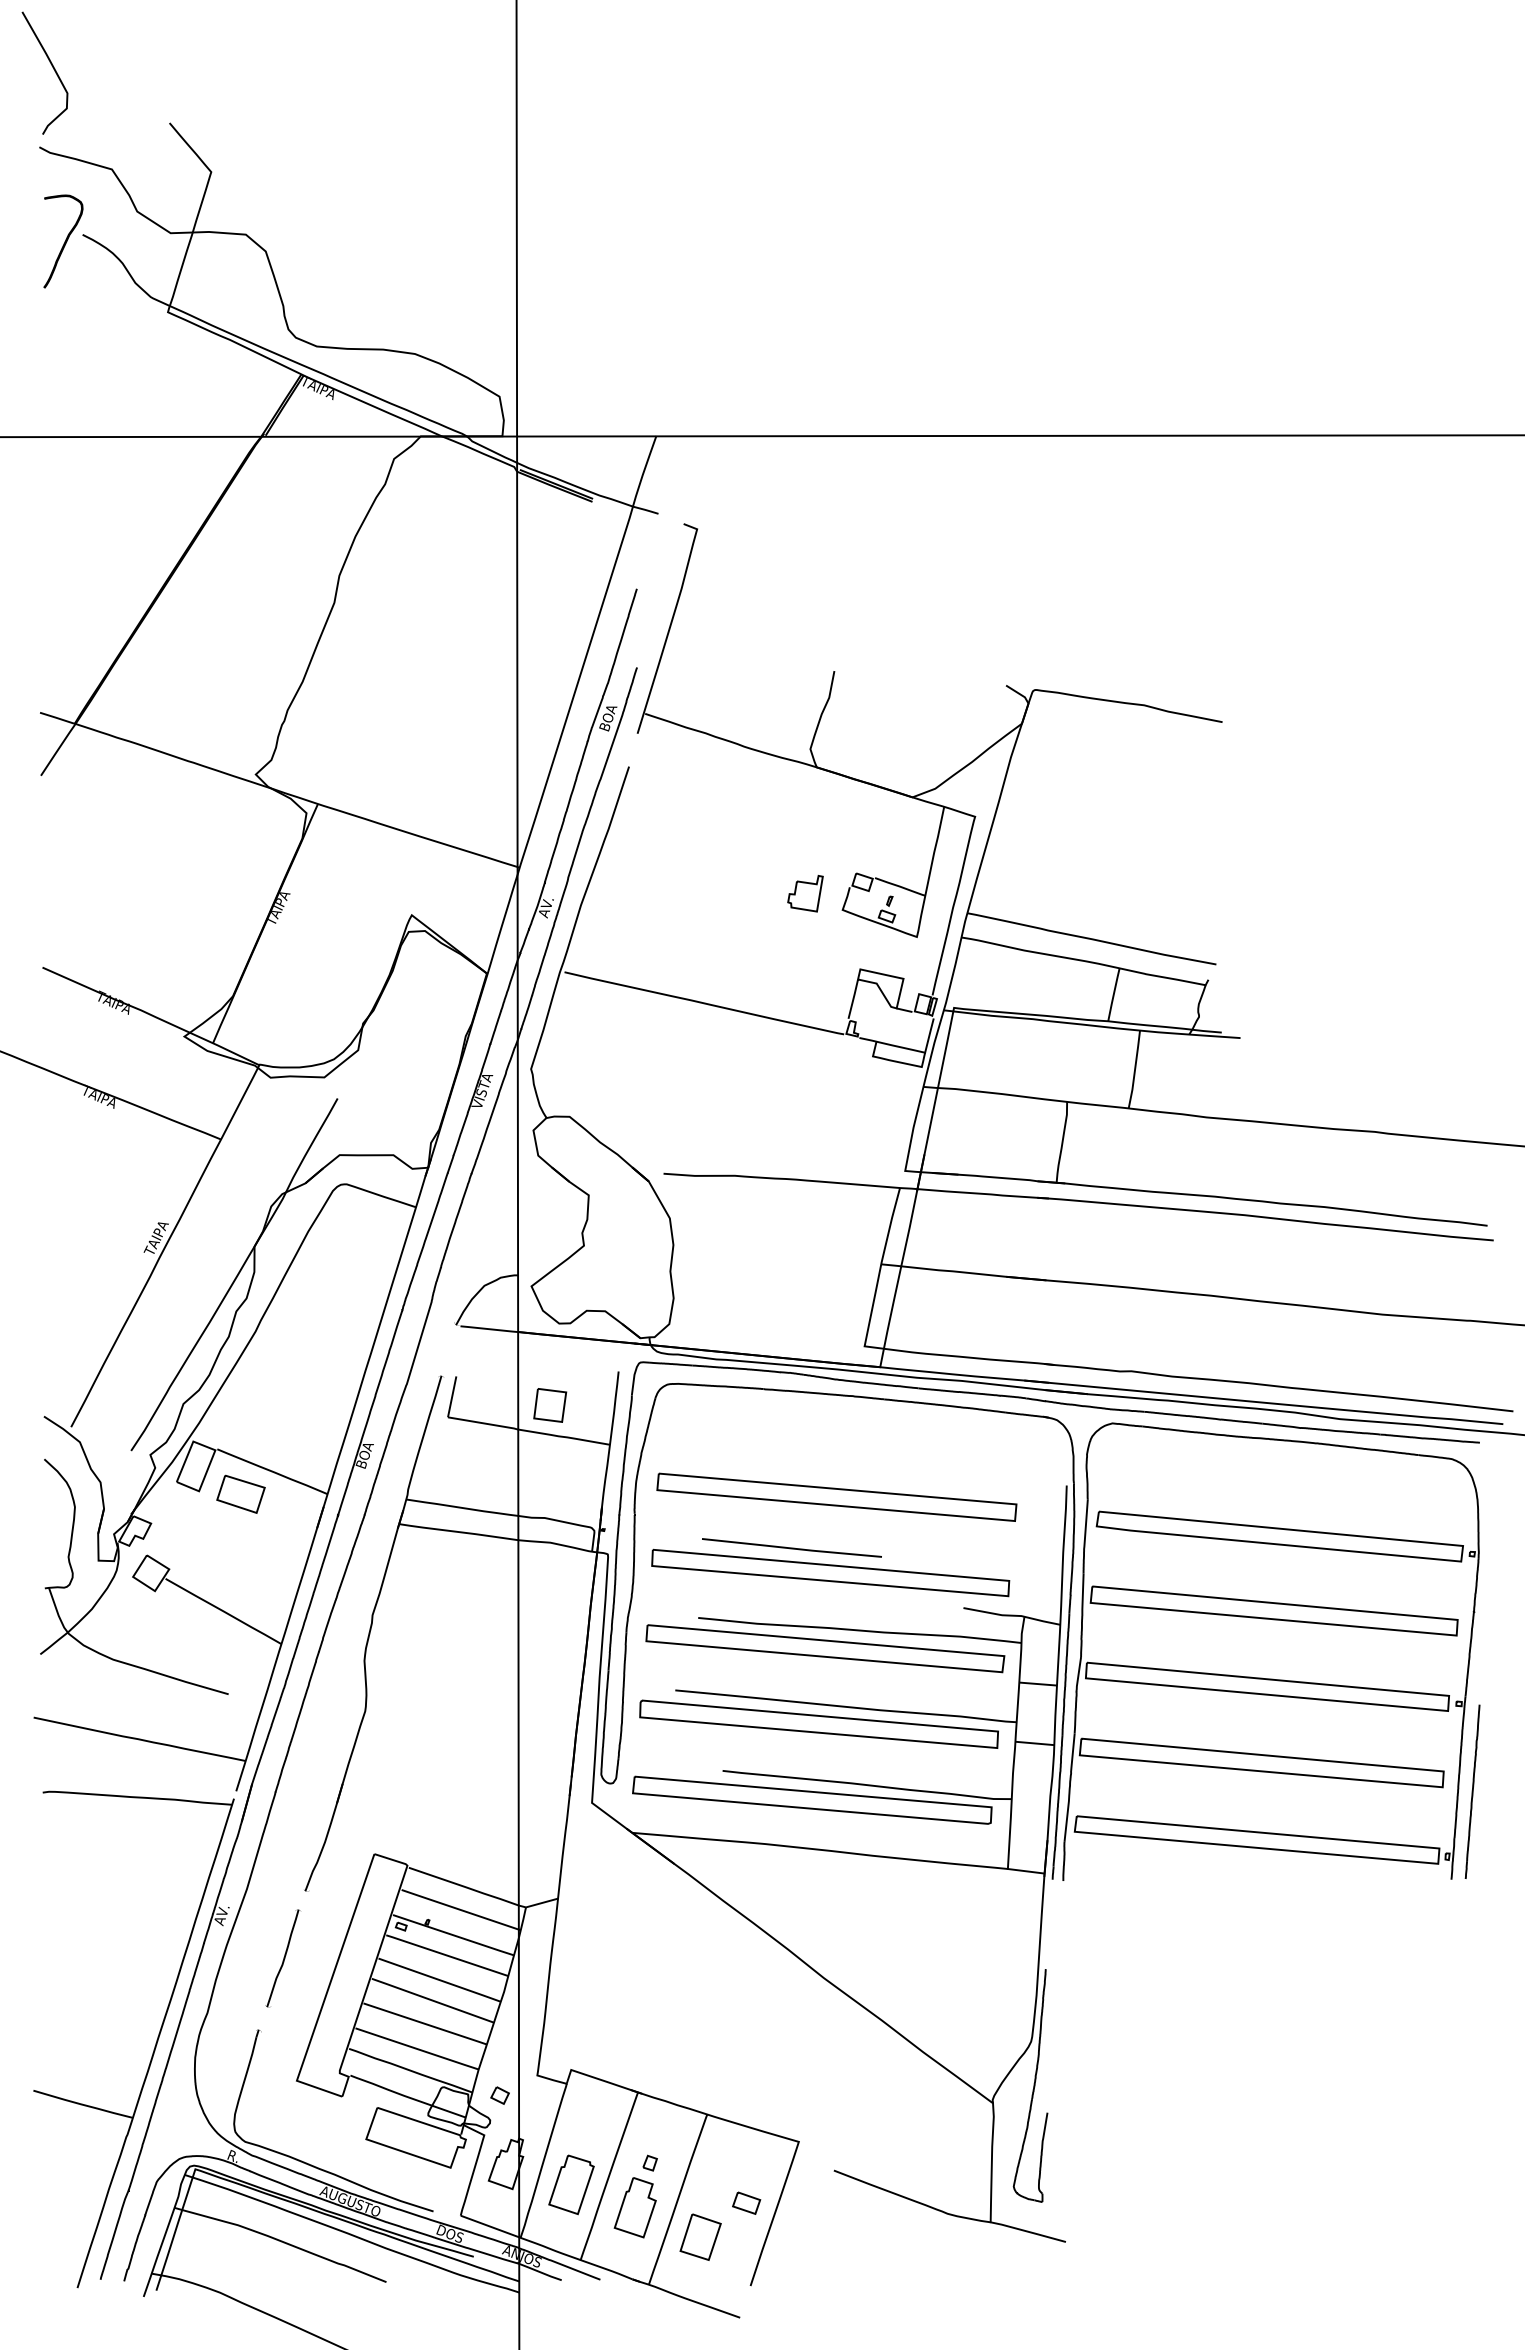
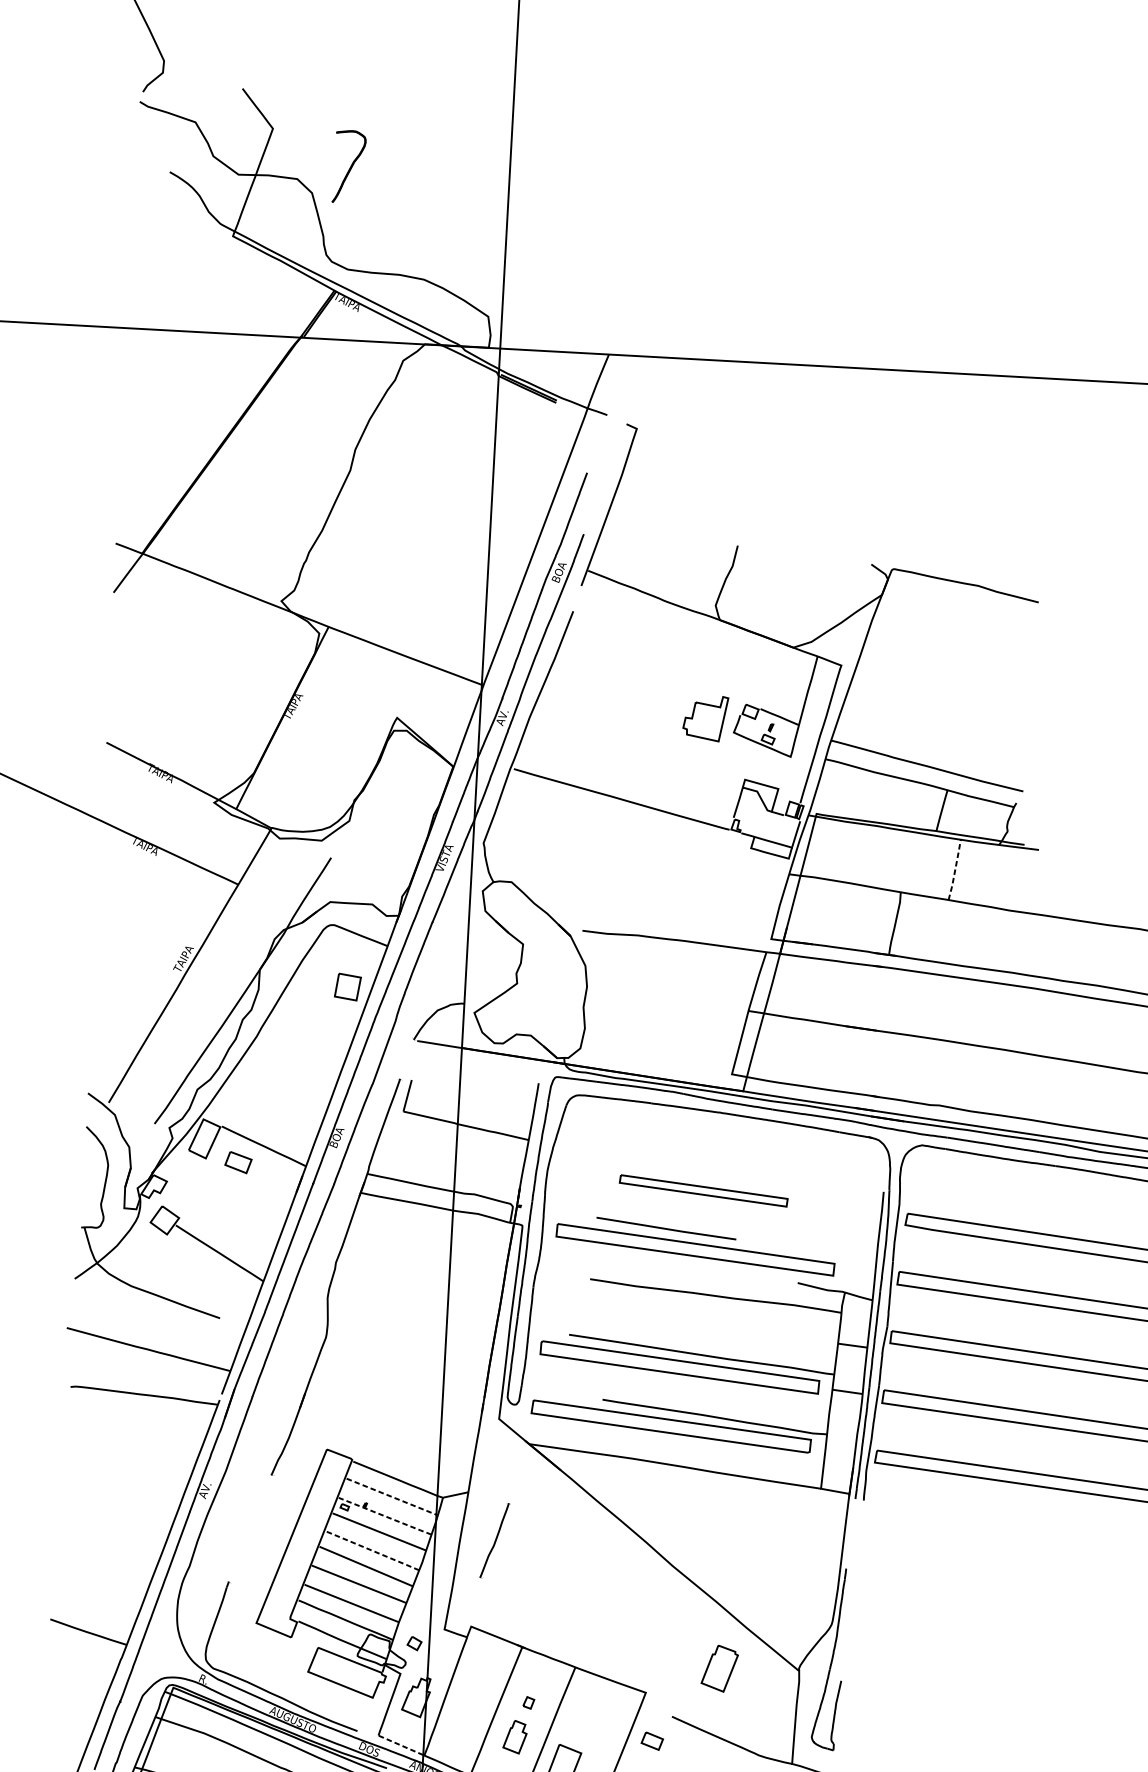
part: (63, 241) -> (349, 167), moved
part: (805, 893) -> (705, 718), size x1.6
line: (1135, 1069) -> (955, 869), solid -> dashed
part: (550, 1405) -> (348, 987), moved
part: (240, 1493) -> (238, 1161), size x0.7
part: (836, 1496) -> (703, 1190), size x0.6
part: (825, 1648) -> (688, 1308), removed
line: (460, 1909) -> (391, 1496), solid -> dashed
line: (453, 1935) -> (385, 1516), solid -> dashed
part: (283, 1958) -> (495, 1540), moved
line: (439, 1980) -> (372, 1551), solid -> dashed
part: (571, 2184) -> (719, 1668), moved
part: (746, 2202) -> (652, 1740), moved
part: (634, 2207) -> (514, 1736), size x0.7
line: (489, 2226) -> (400, 1745), solid -> dashed

